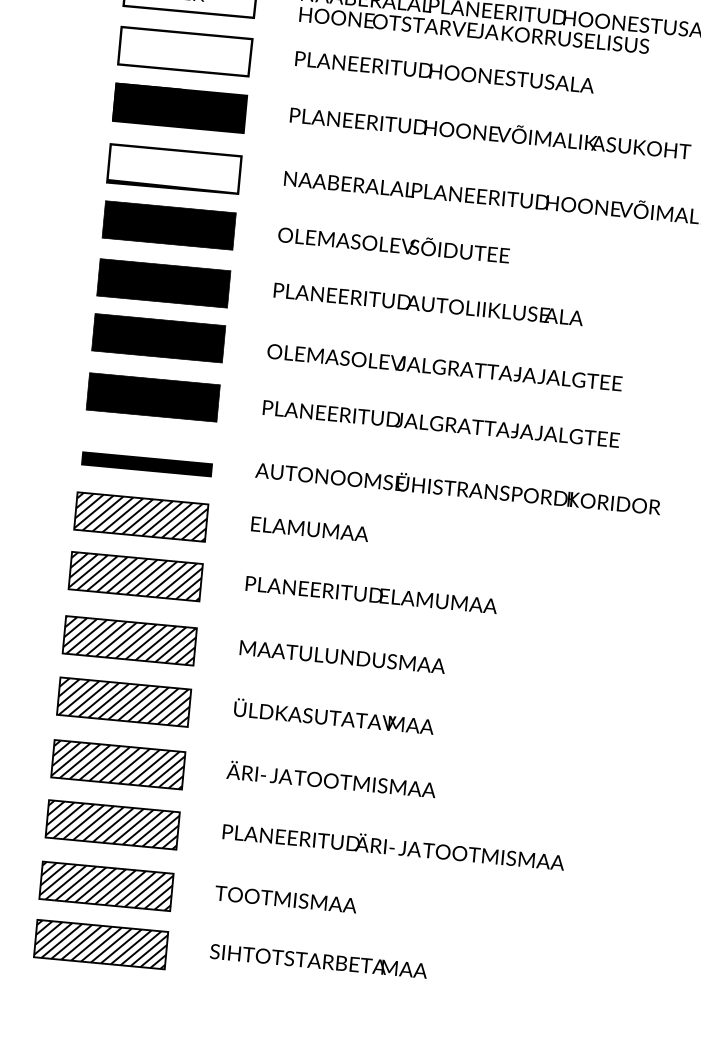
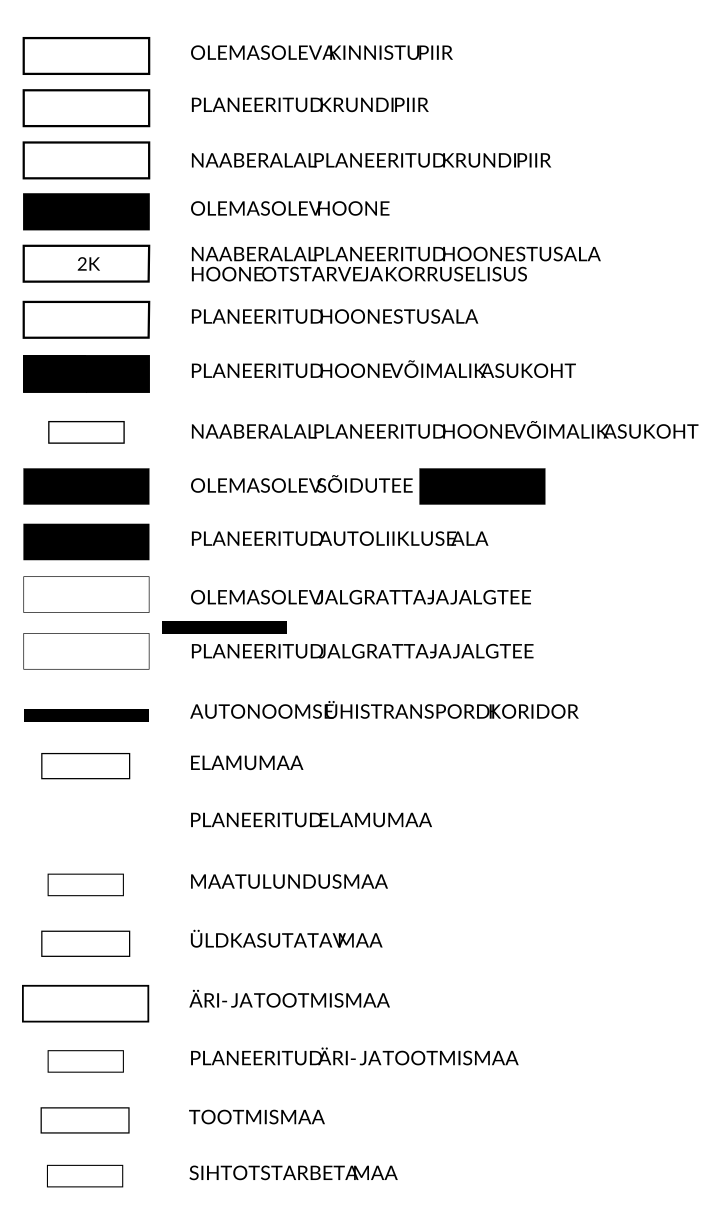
part: (174, 169) -> (86, 432), size x0.6
part: (582, 263) -> (482, 486), added
fill: (158, 338) -> (86, 594), removed
line: (299, 385) -> (224, 627), added
fill: (153, 397) -> (86, 651), removed
part: (141, 516) -> (85, 765), size x0.7
part: (135, 575) -> (85, 822), removed
part: (129, 640) -> (85, 884), size x0.6
part: (124, 701) -> (85, 943), size x0.7
hatch: (118, 764) -> (85, 1003), removed
part: (112, 825) -> (85, 1061), size x0.6
part: (105, 886) -> (84, 1120), size x0.7
part: (100, 943) -> (84, 1175), size x0.6

